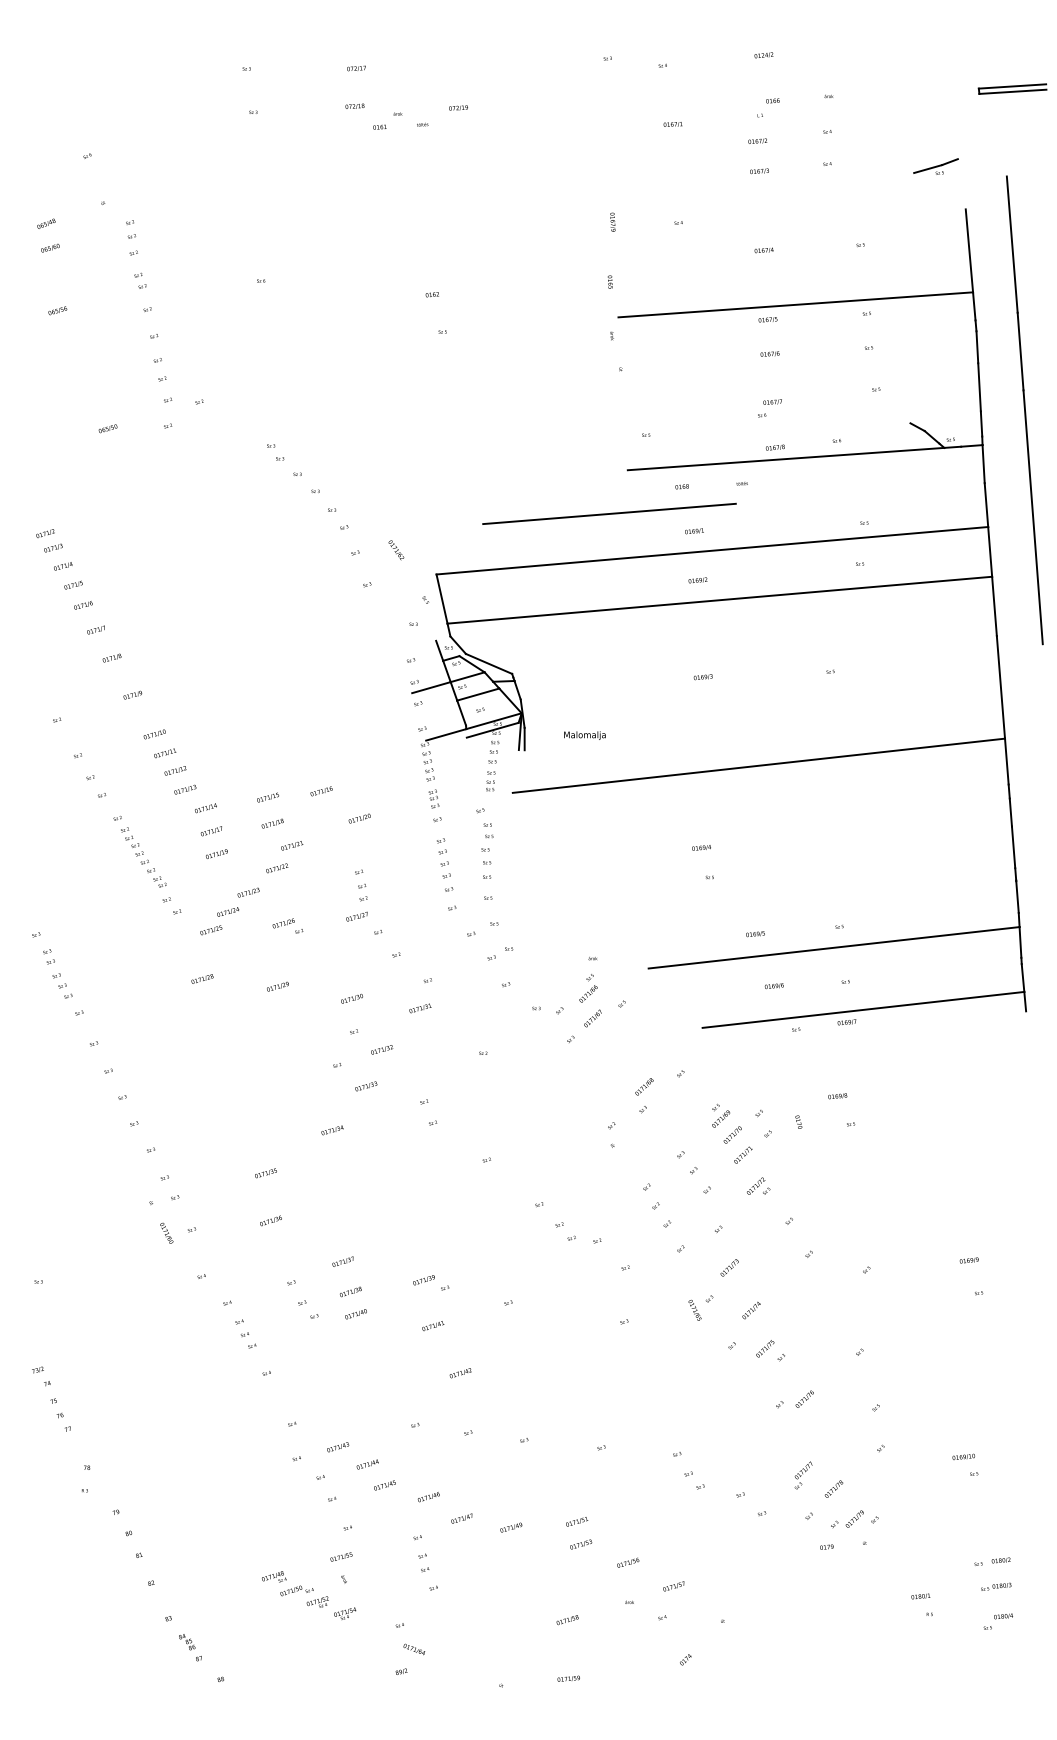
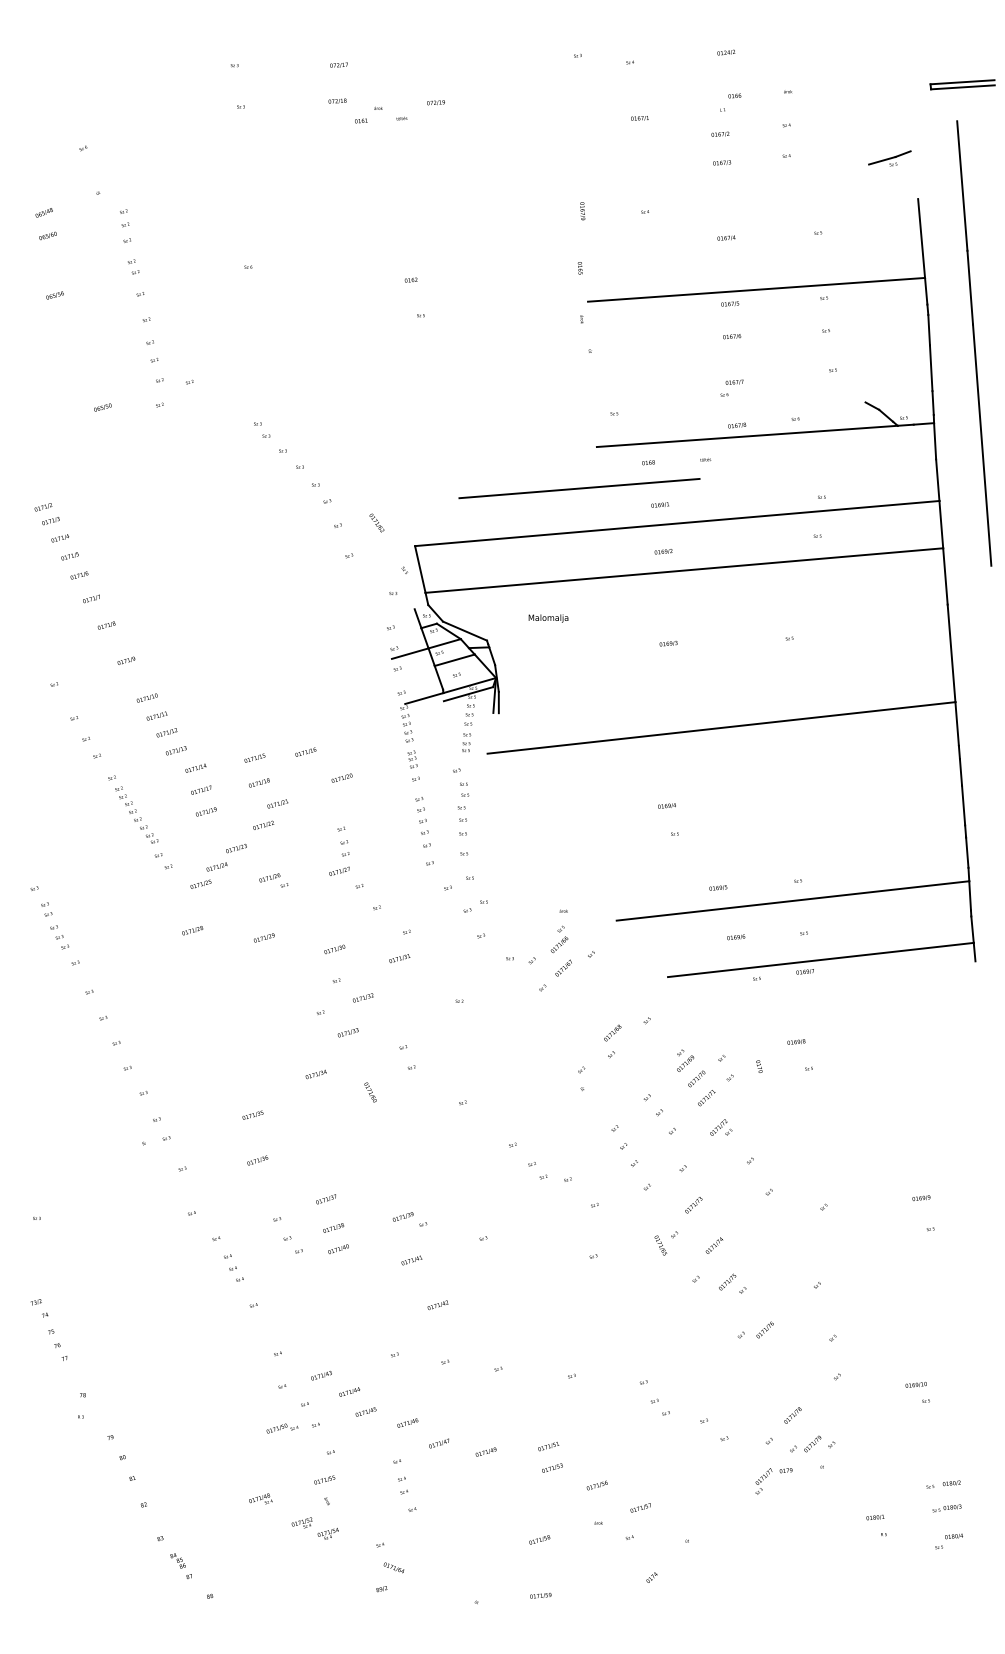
line: (1024, 410) -> (973, 343), moved
text: (584, 735) -> (548, 618), moved
text: (166, 1232) -> (370, 1091), moved
text: (803, 1475) -> (763, 1481), moved
text: (296, 1590) -> (281, 1428), moved

